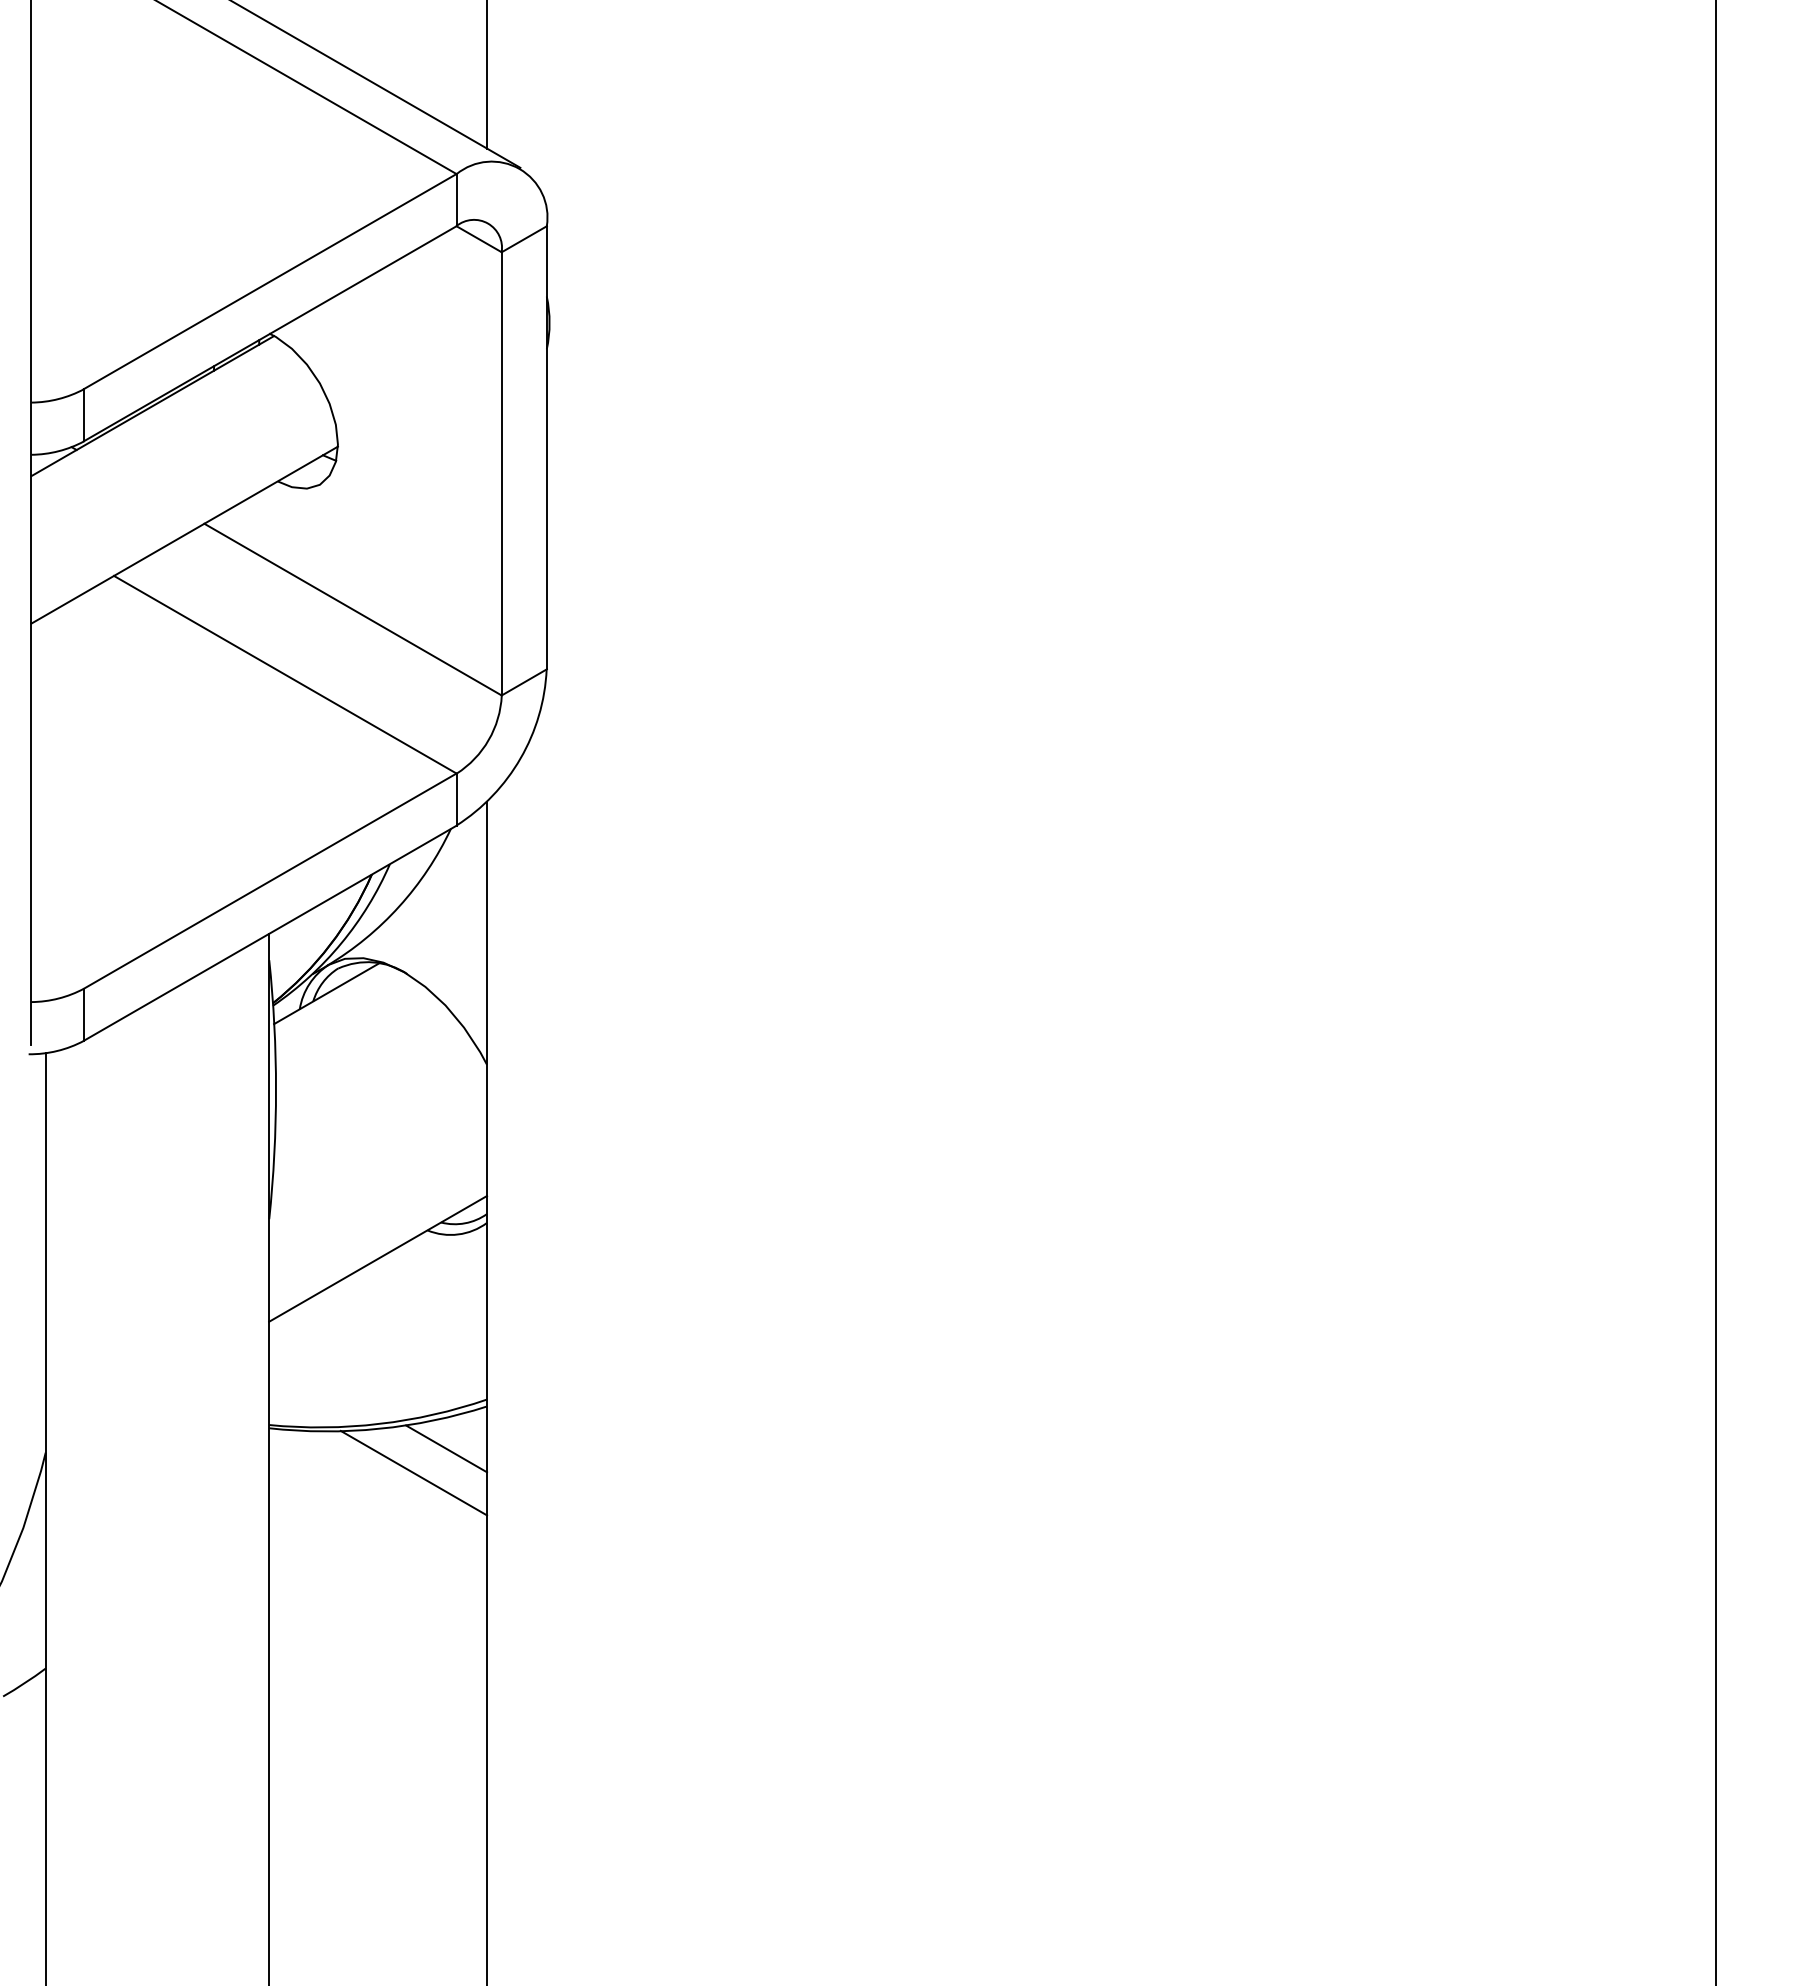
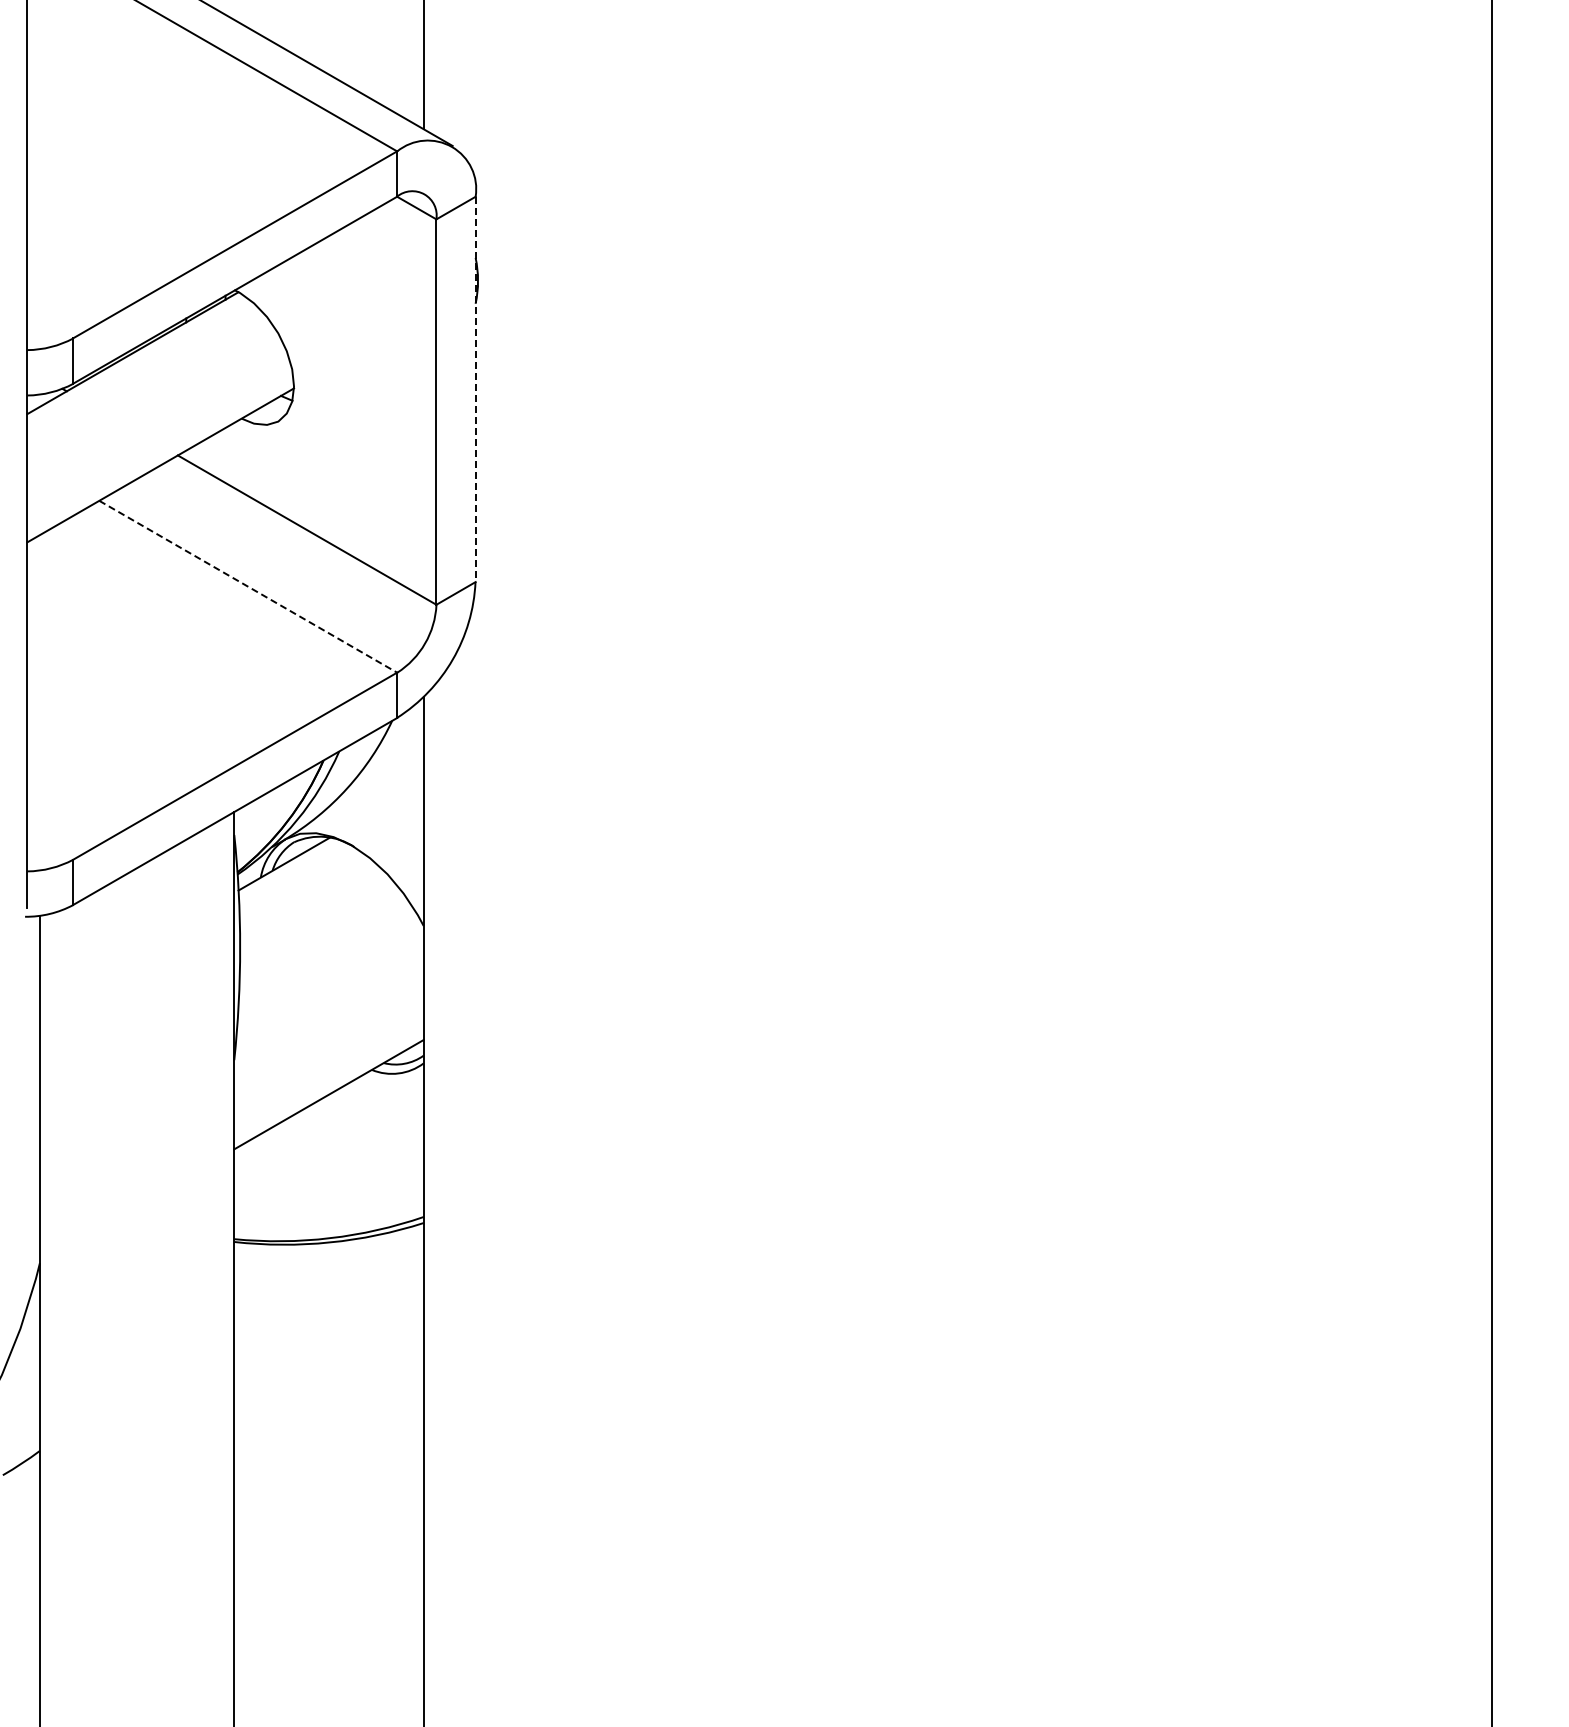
line: (546, 447) -> (475, 389), solid -> dashed
line: (285, 674) -> (248, 586), solid -> dashed
line: (446, 1448) -> (388, 1259), removed
line: (413, 1472) -> (359, 1280), removed

